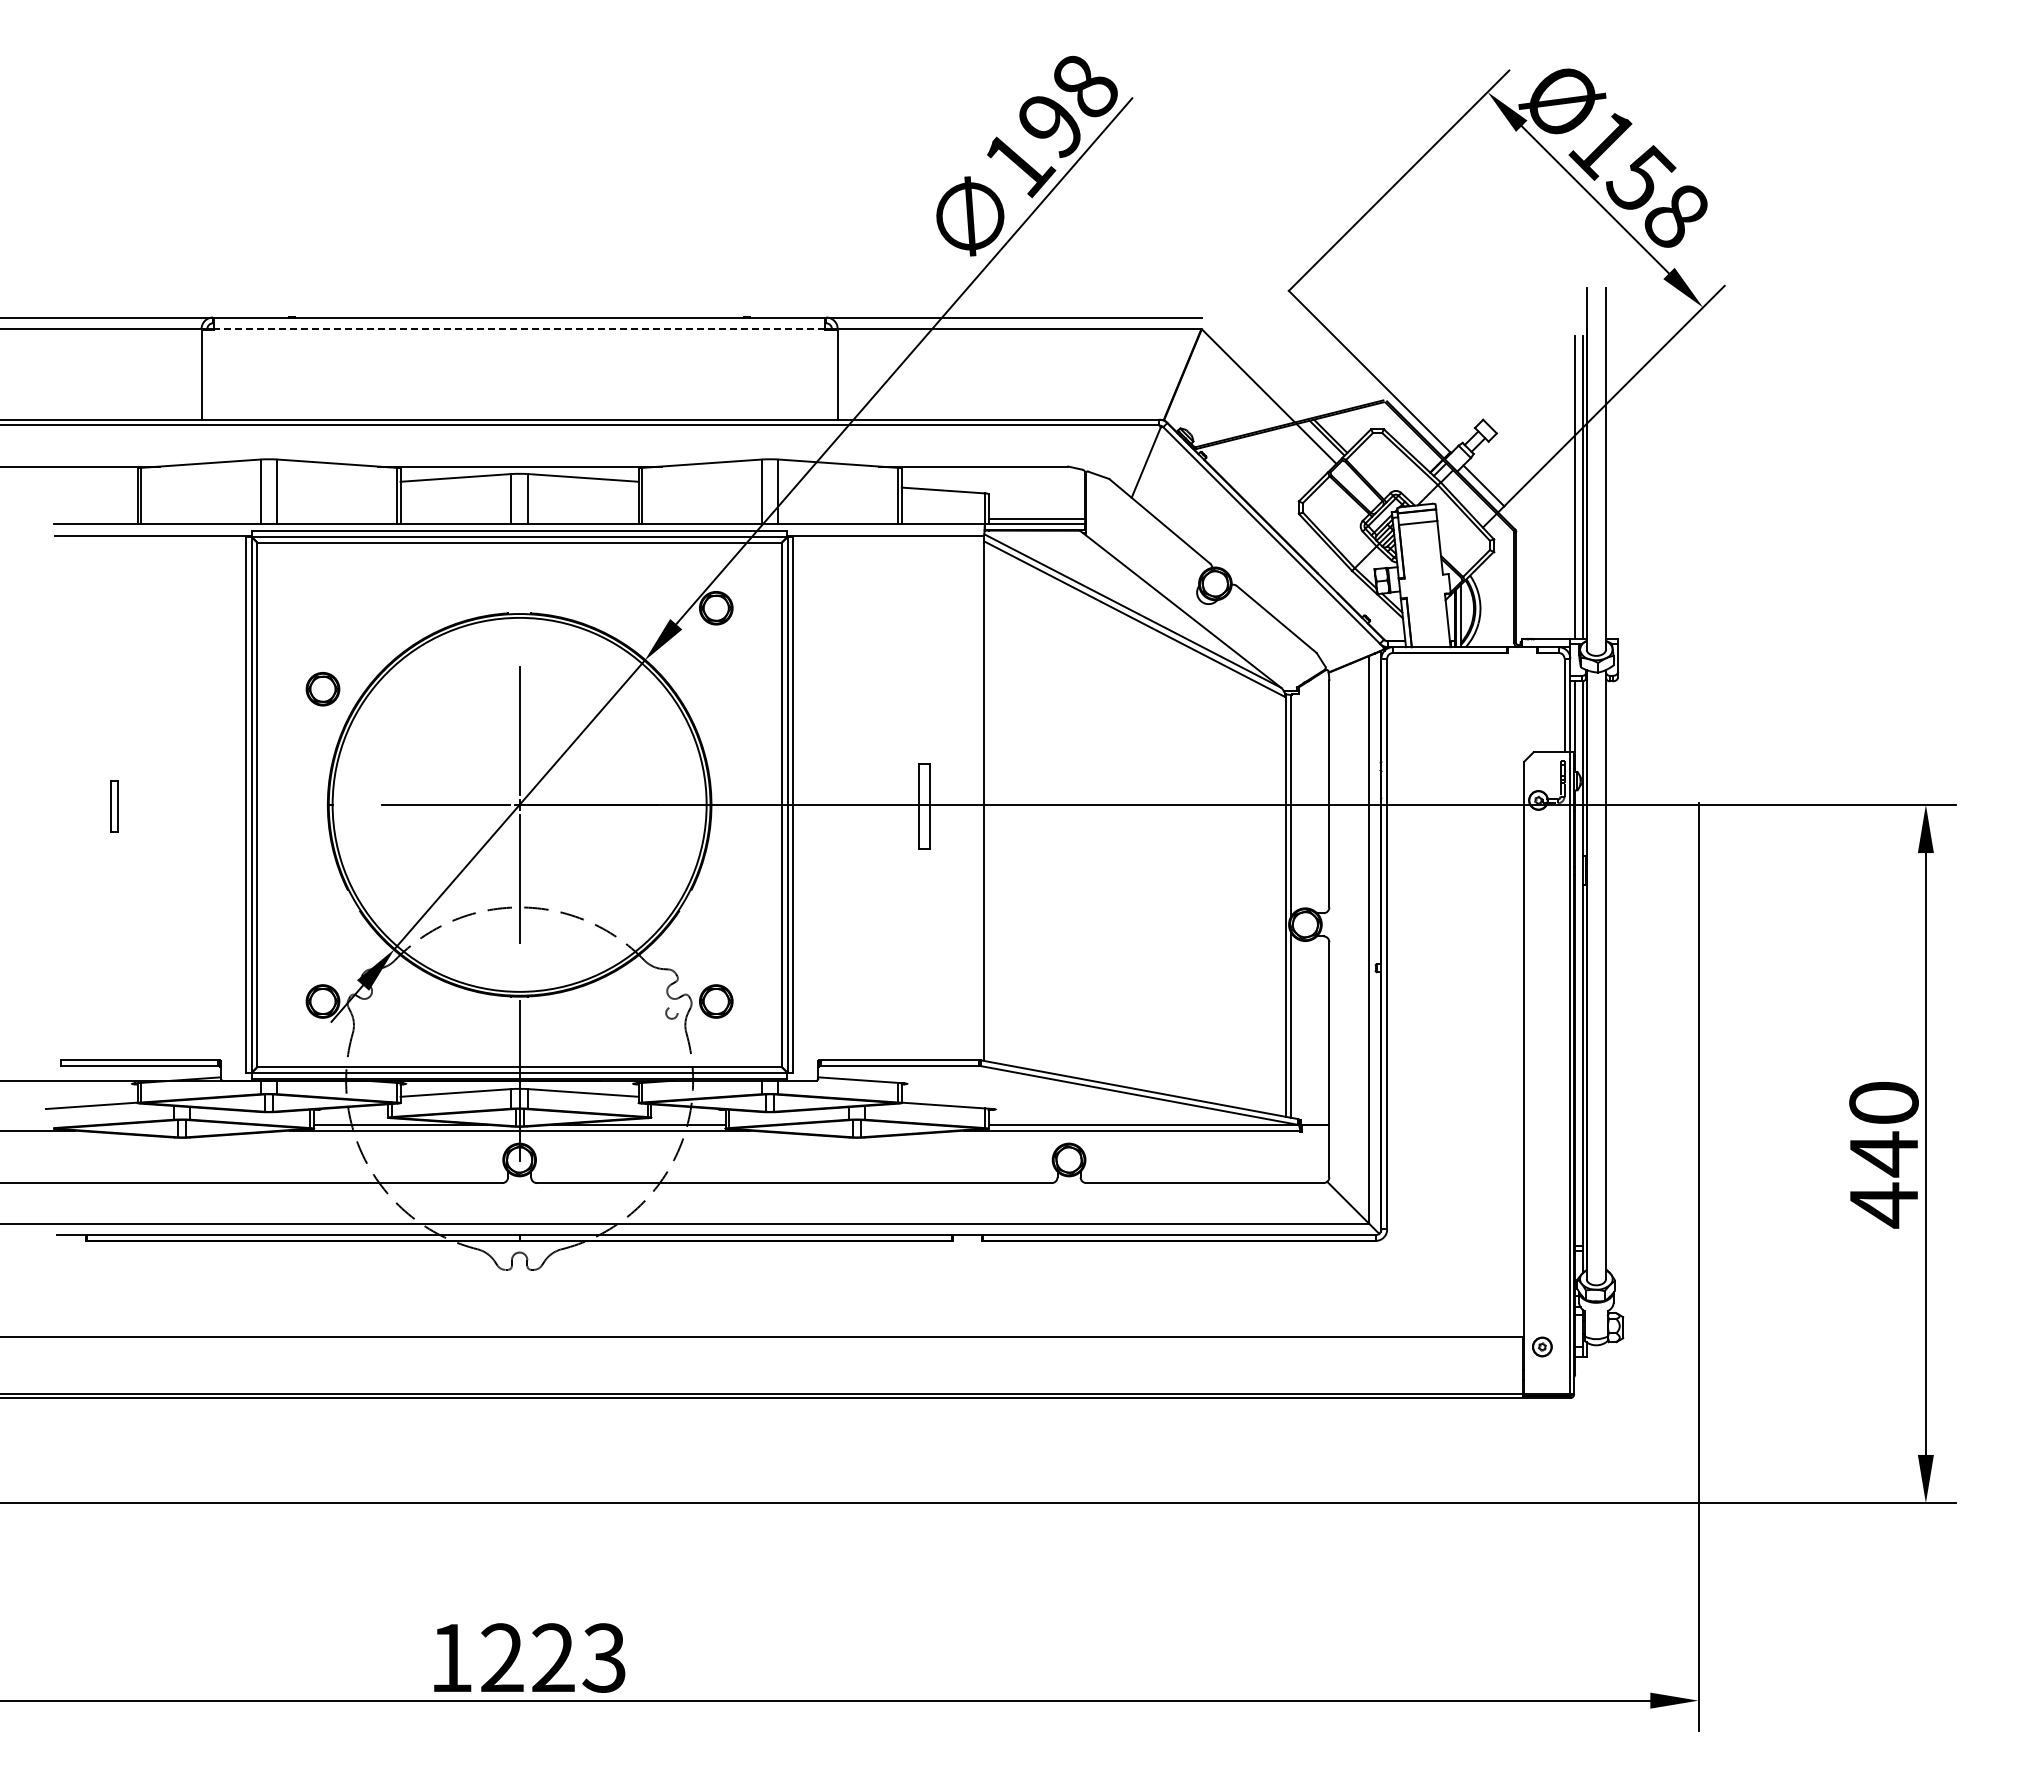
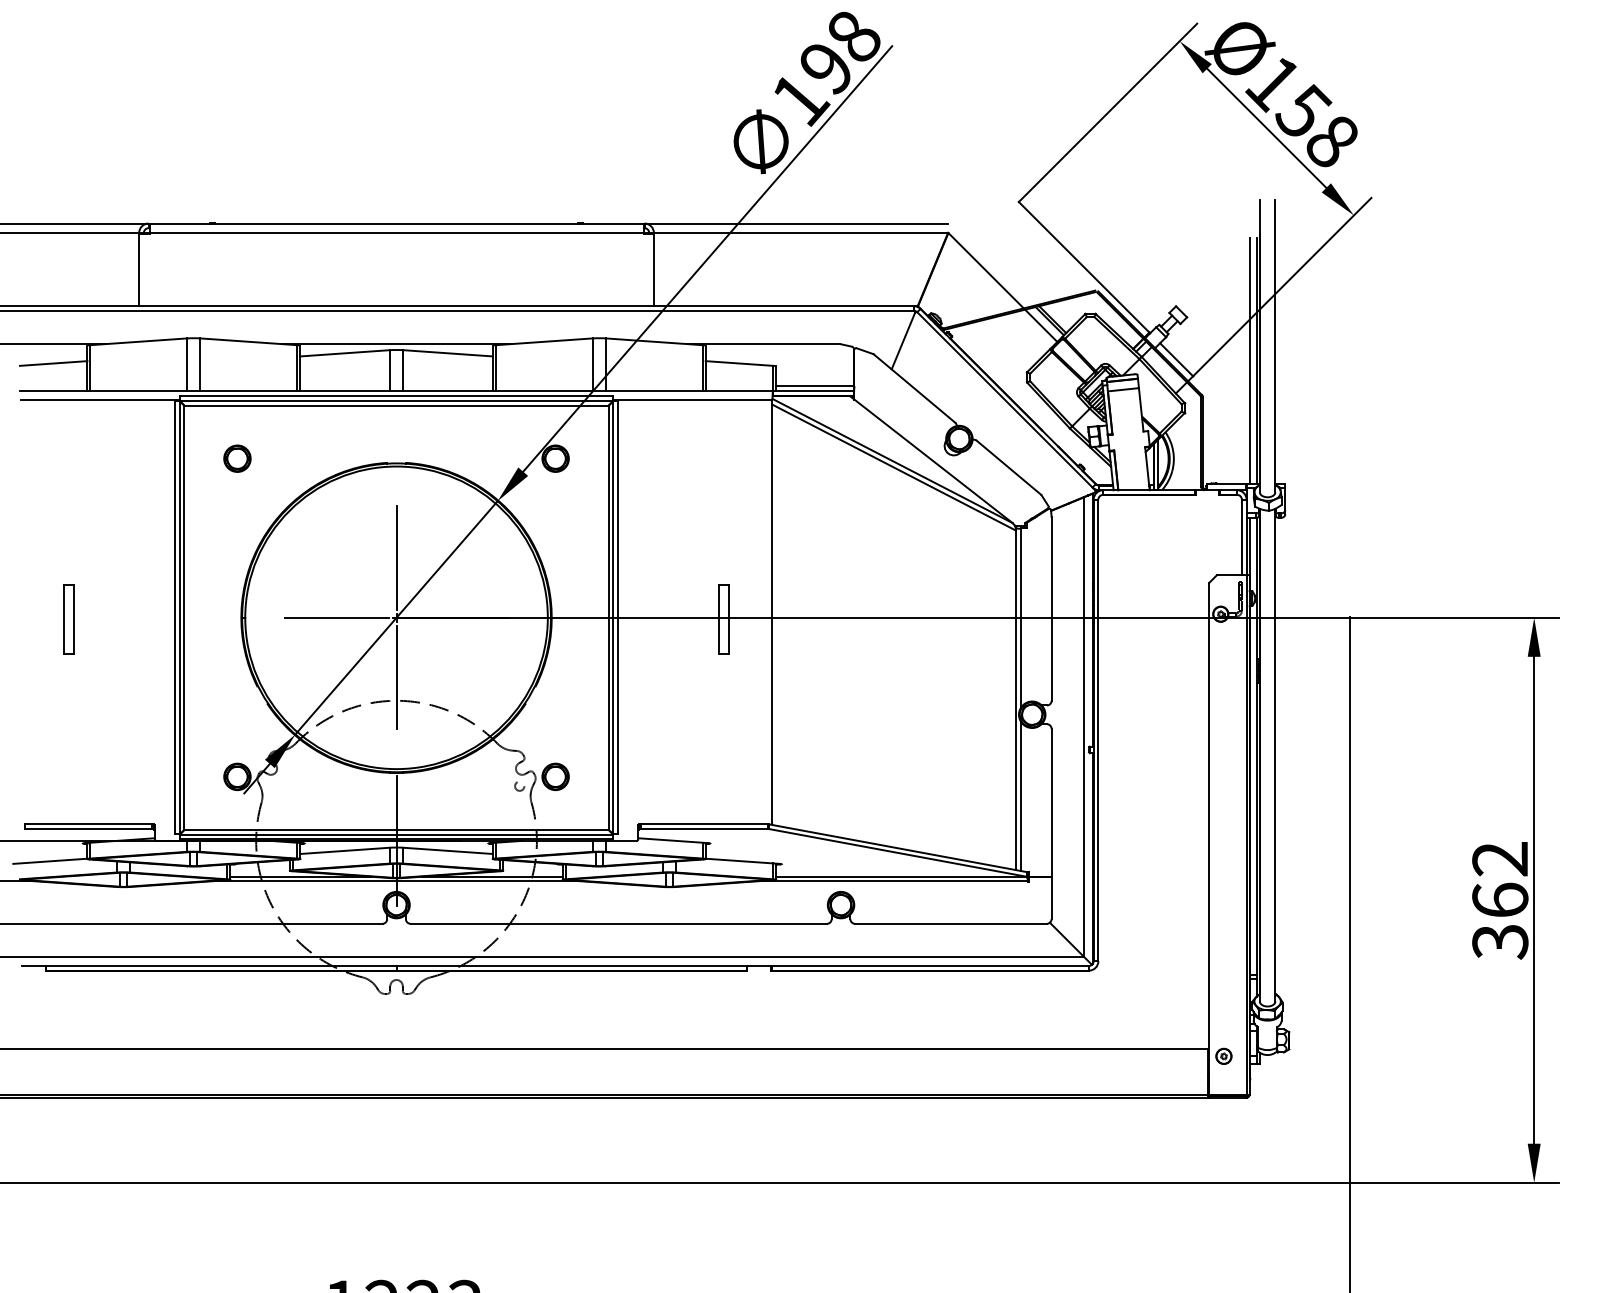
line: (519, 329) -> (396, 233), dashed -> solid
line: (95, 490) -> (53, 363), added
part: (322, 689) -> (237, 458), moved
part: (114, 806) -> (68, 619), size x1.67
text: (1883, 1155) -> (1499, 901), 440 -> 362

